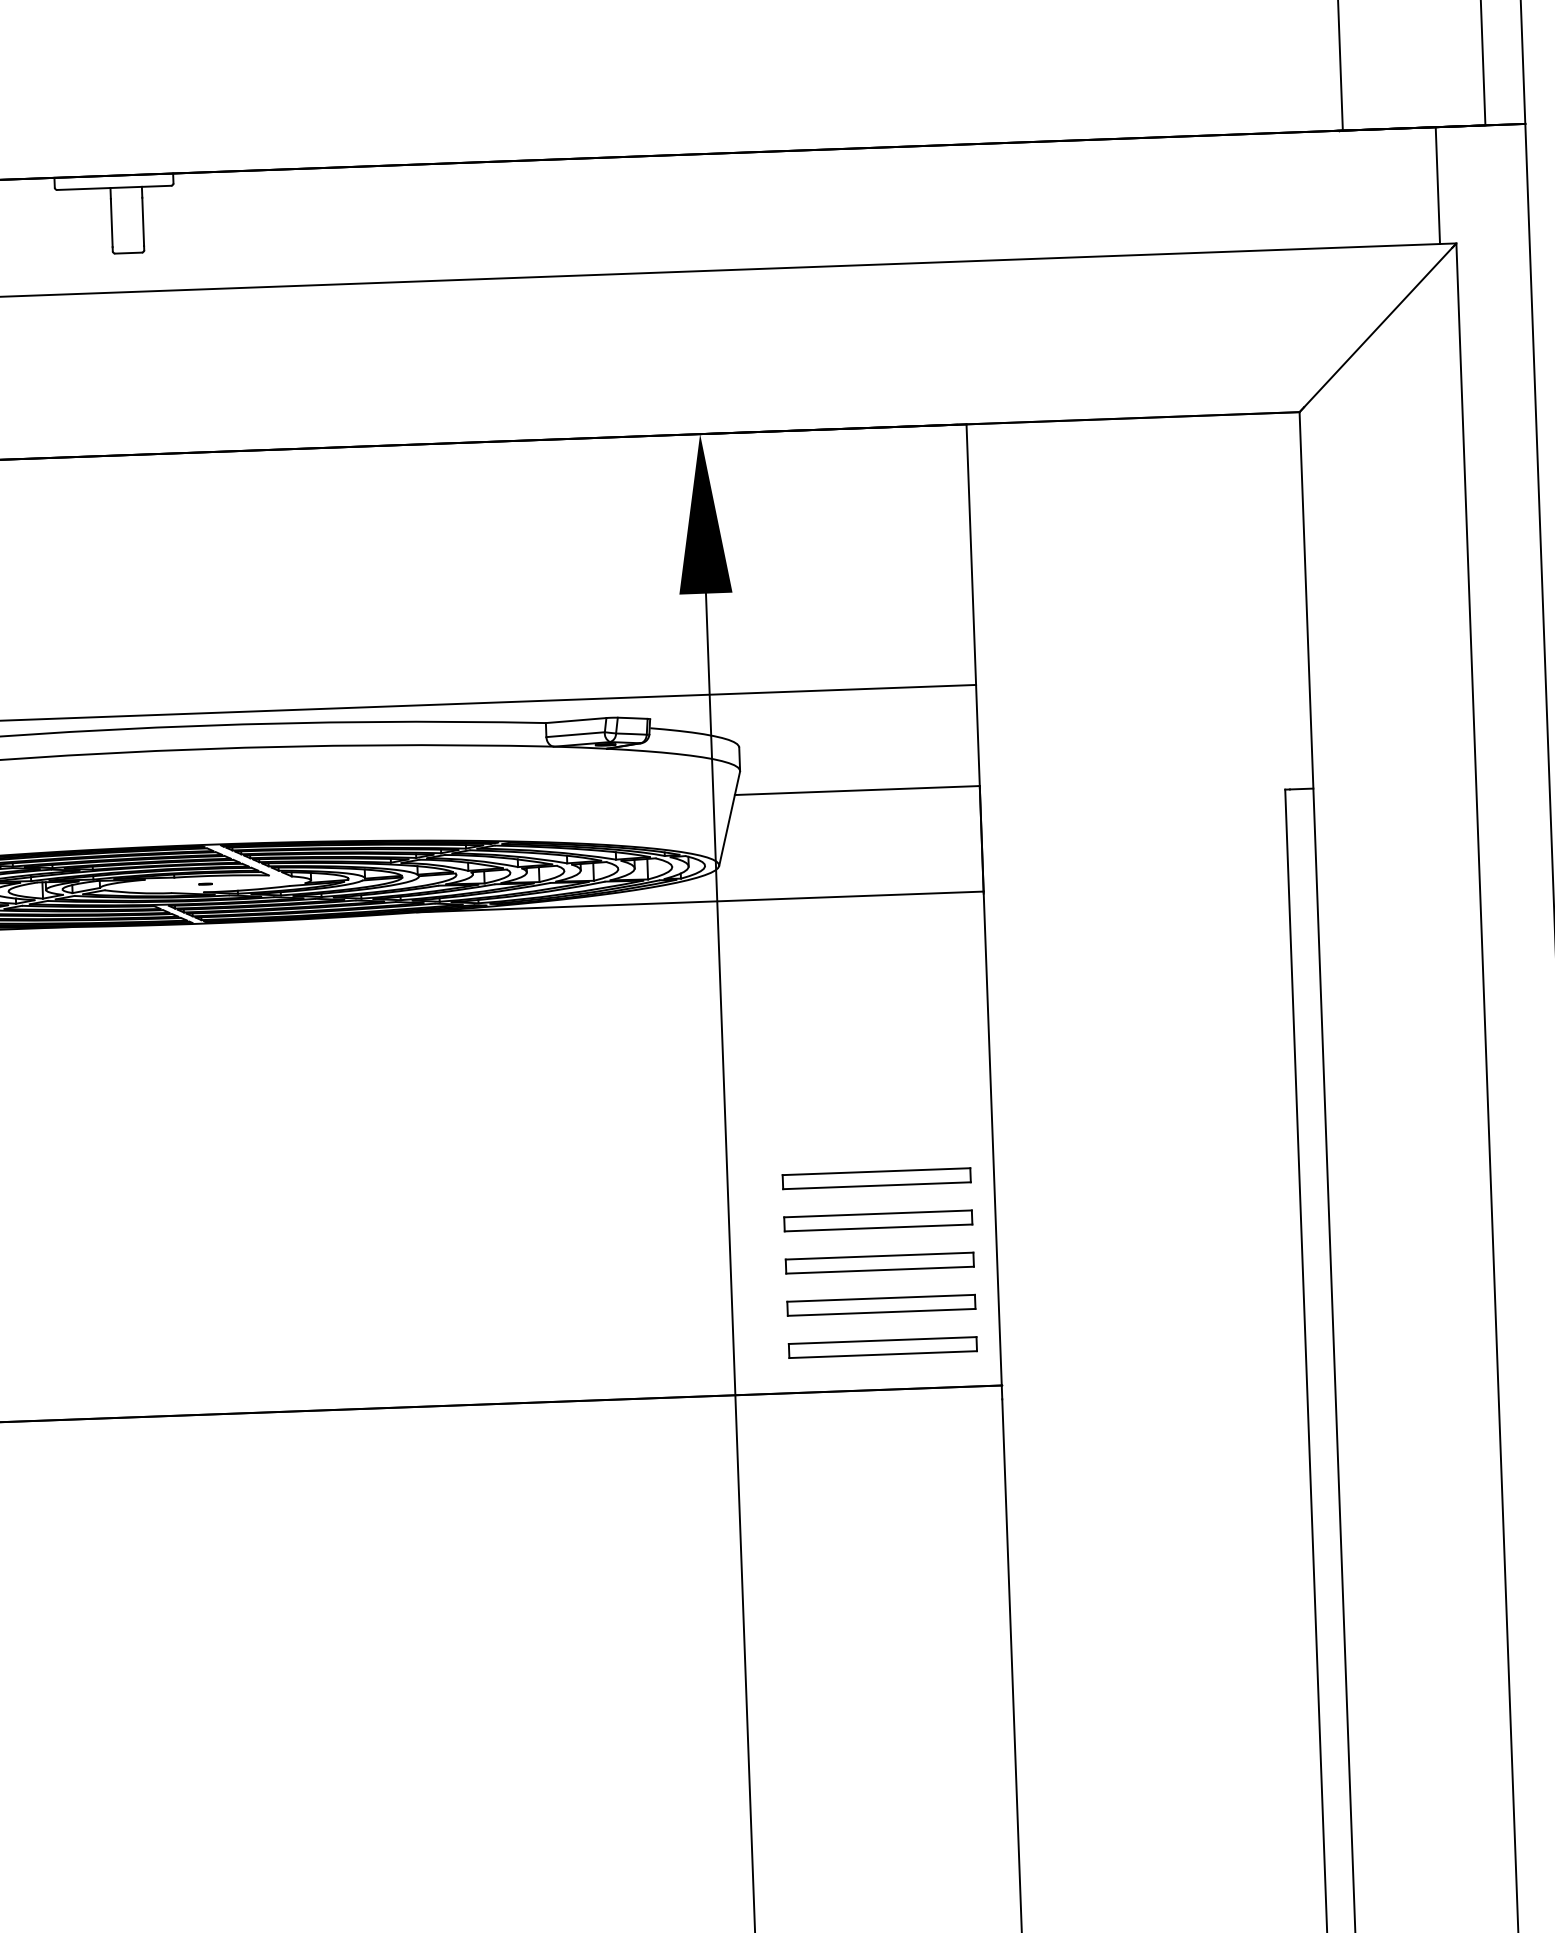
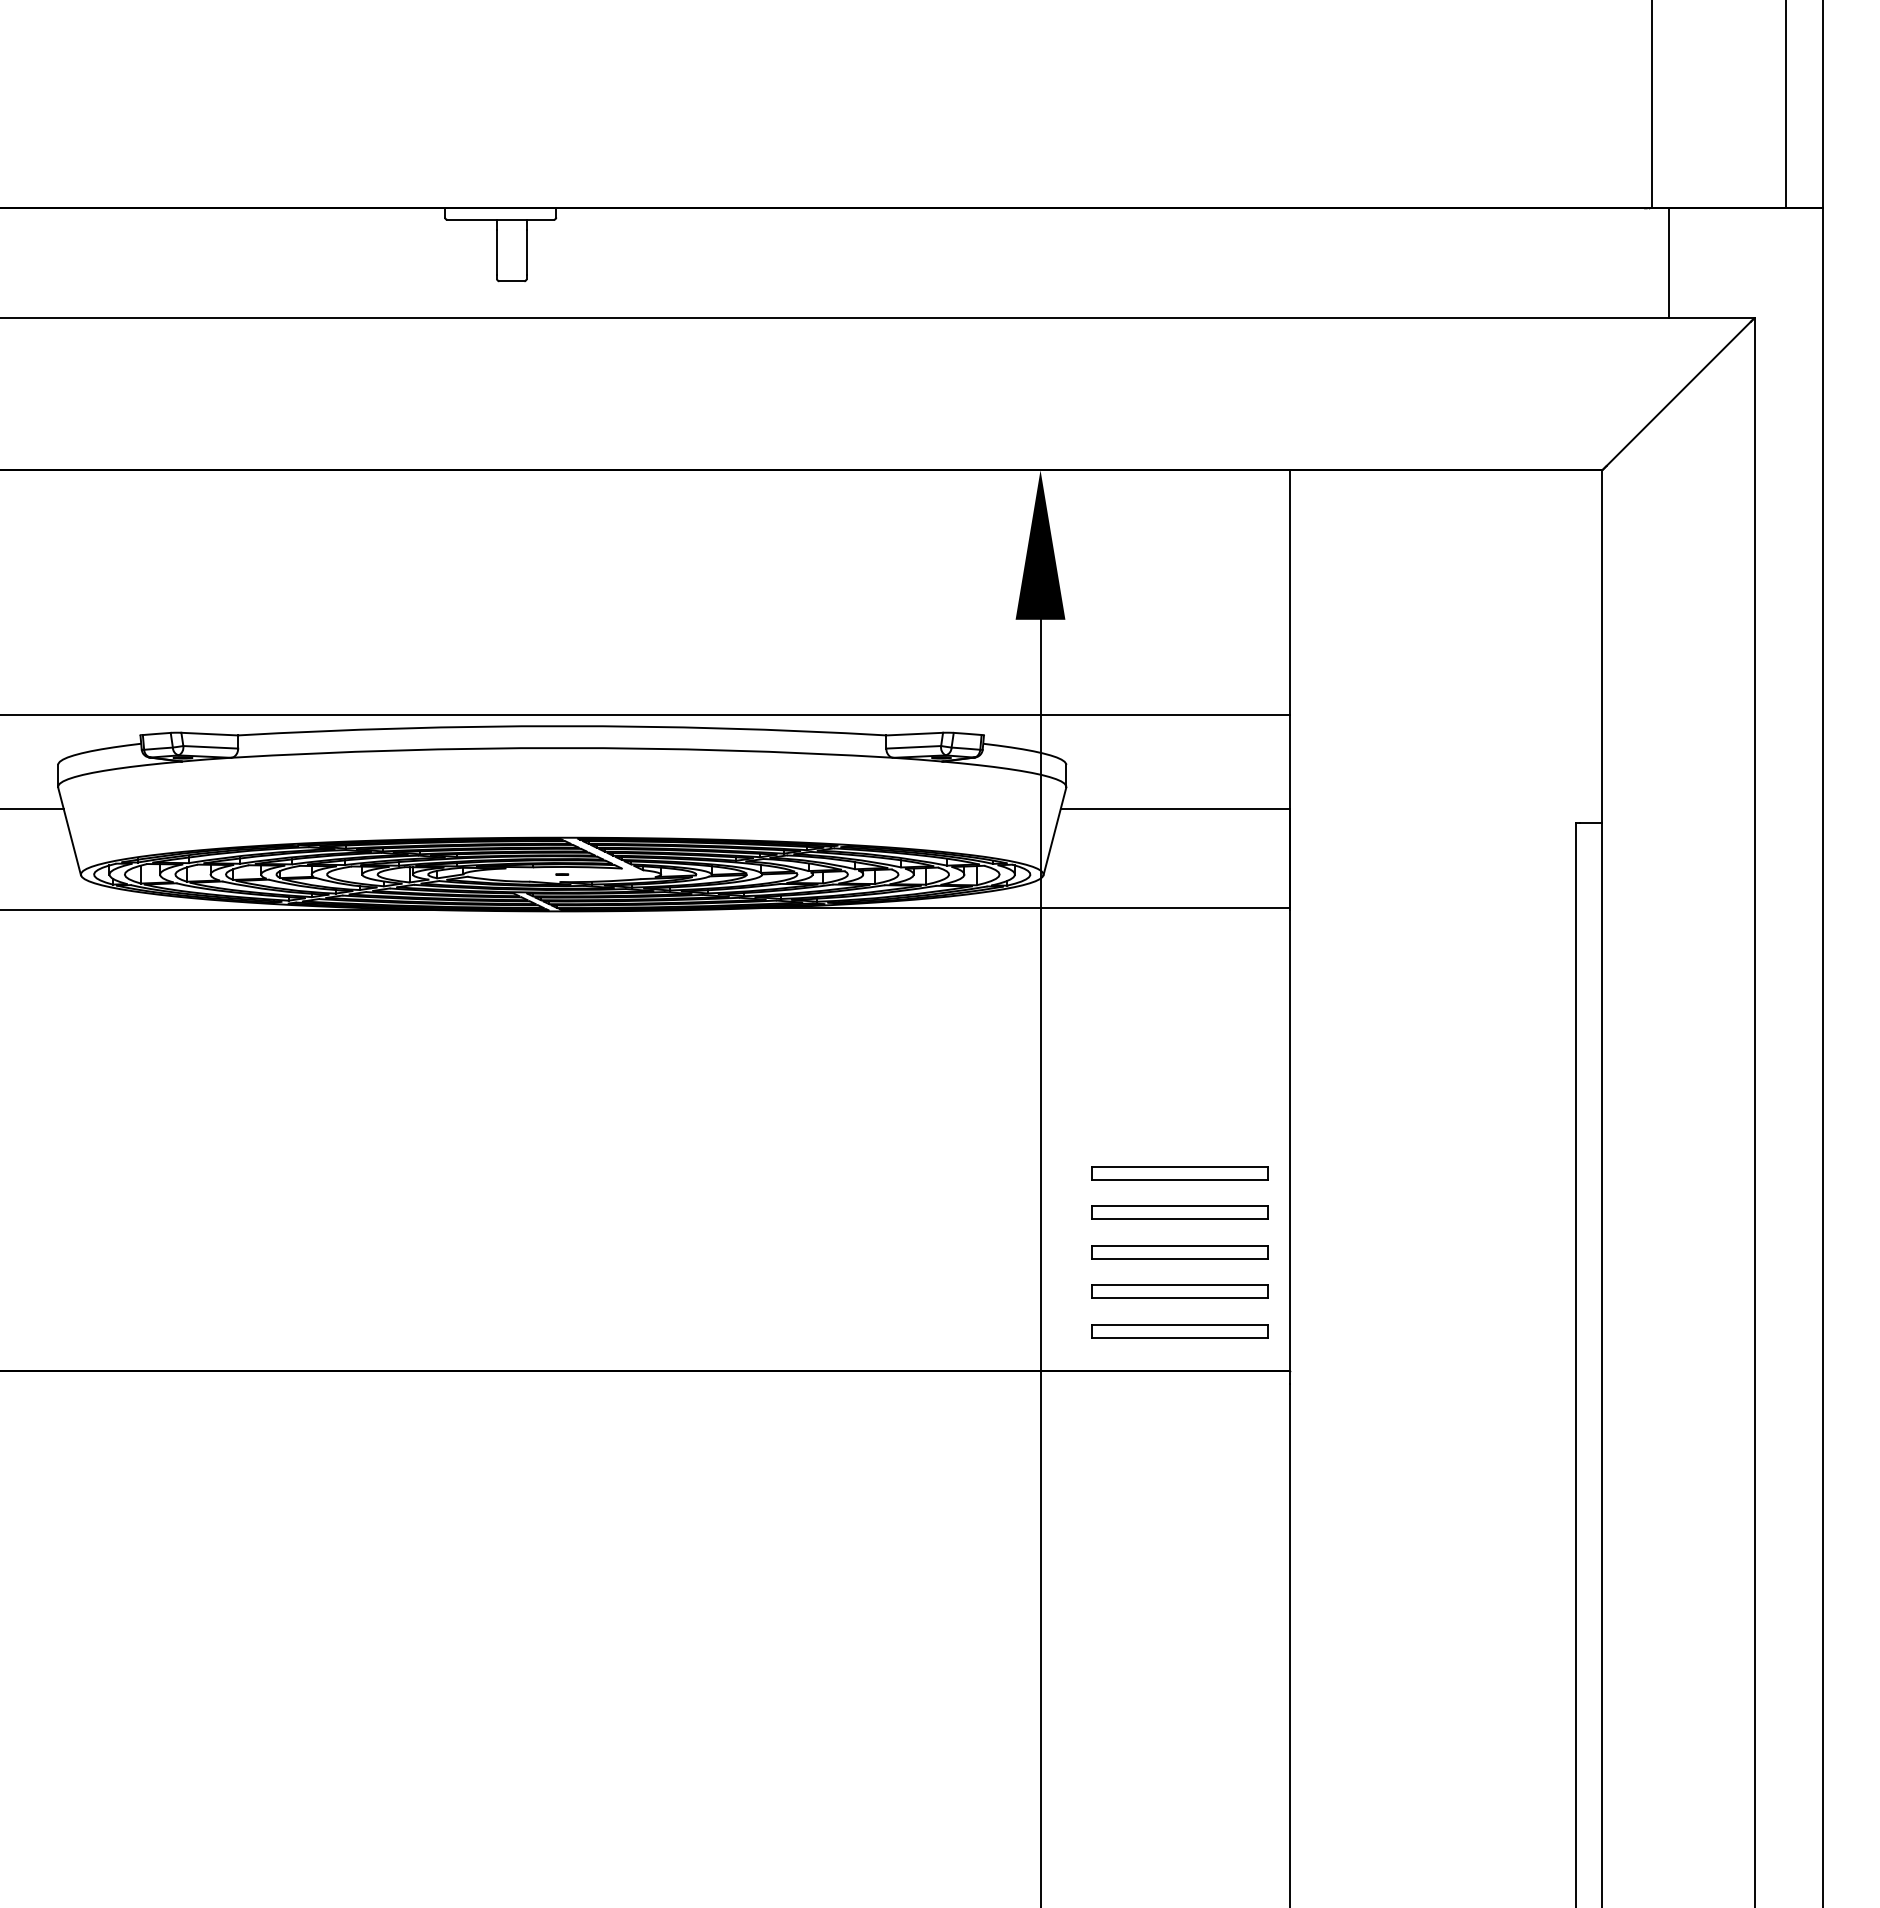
line: (1437, 185) -> (1668, 262), moved

